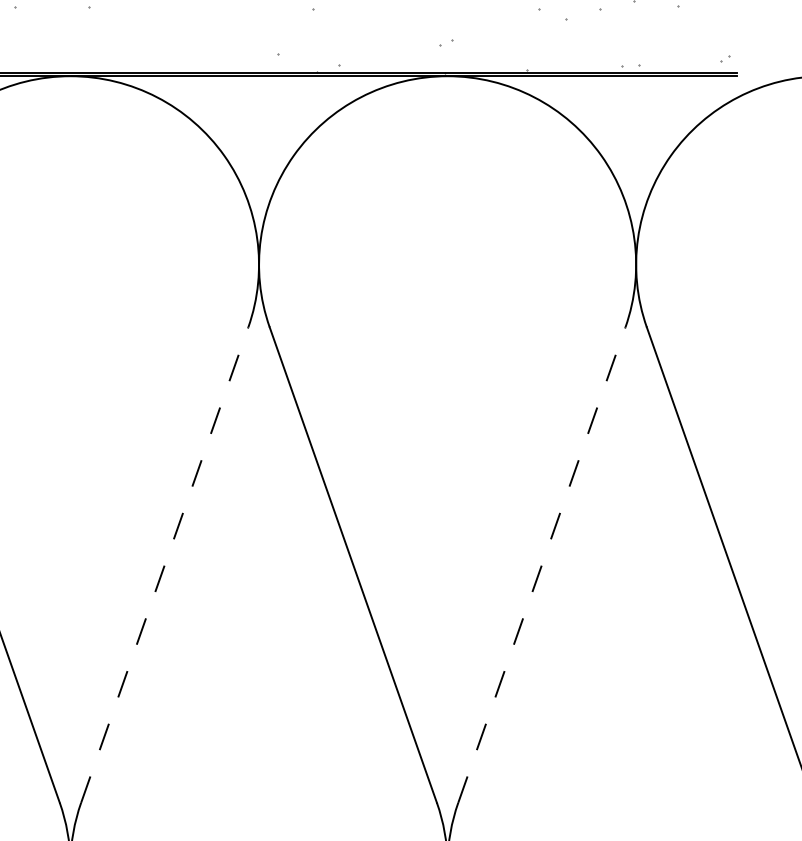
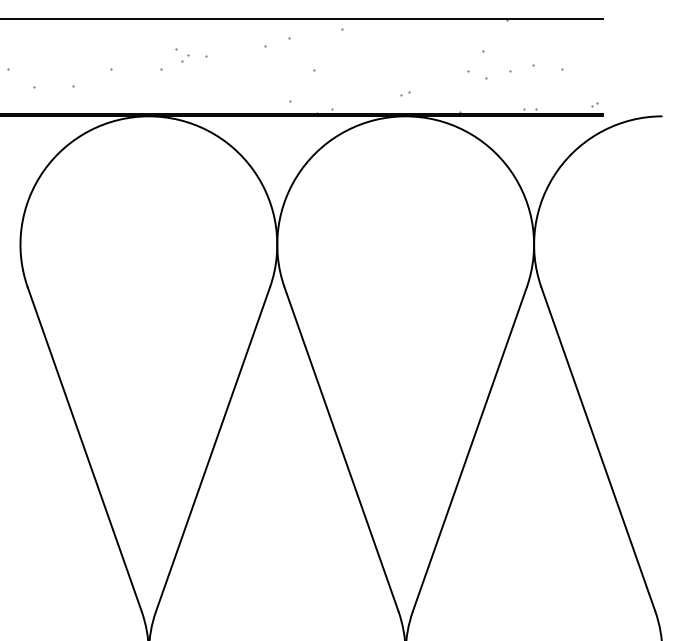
line: (165, 565) -> (213, 449), dashed -> solid
line: (541, 565) -> (469, 449), dashed -> solid

